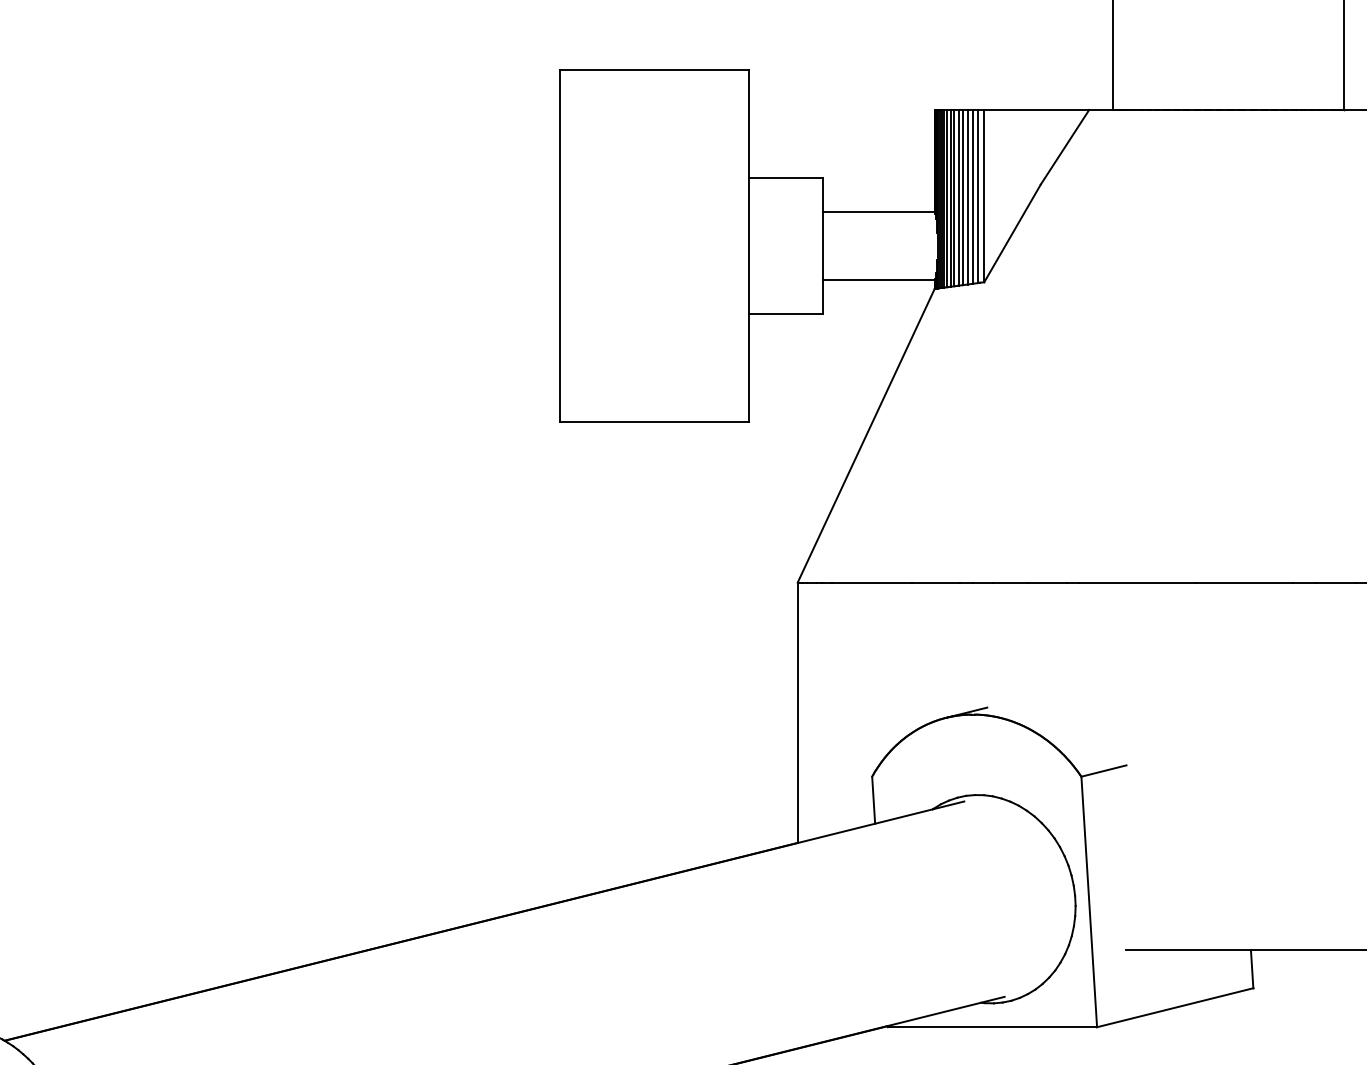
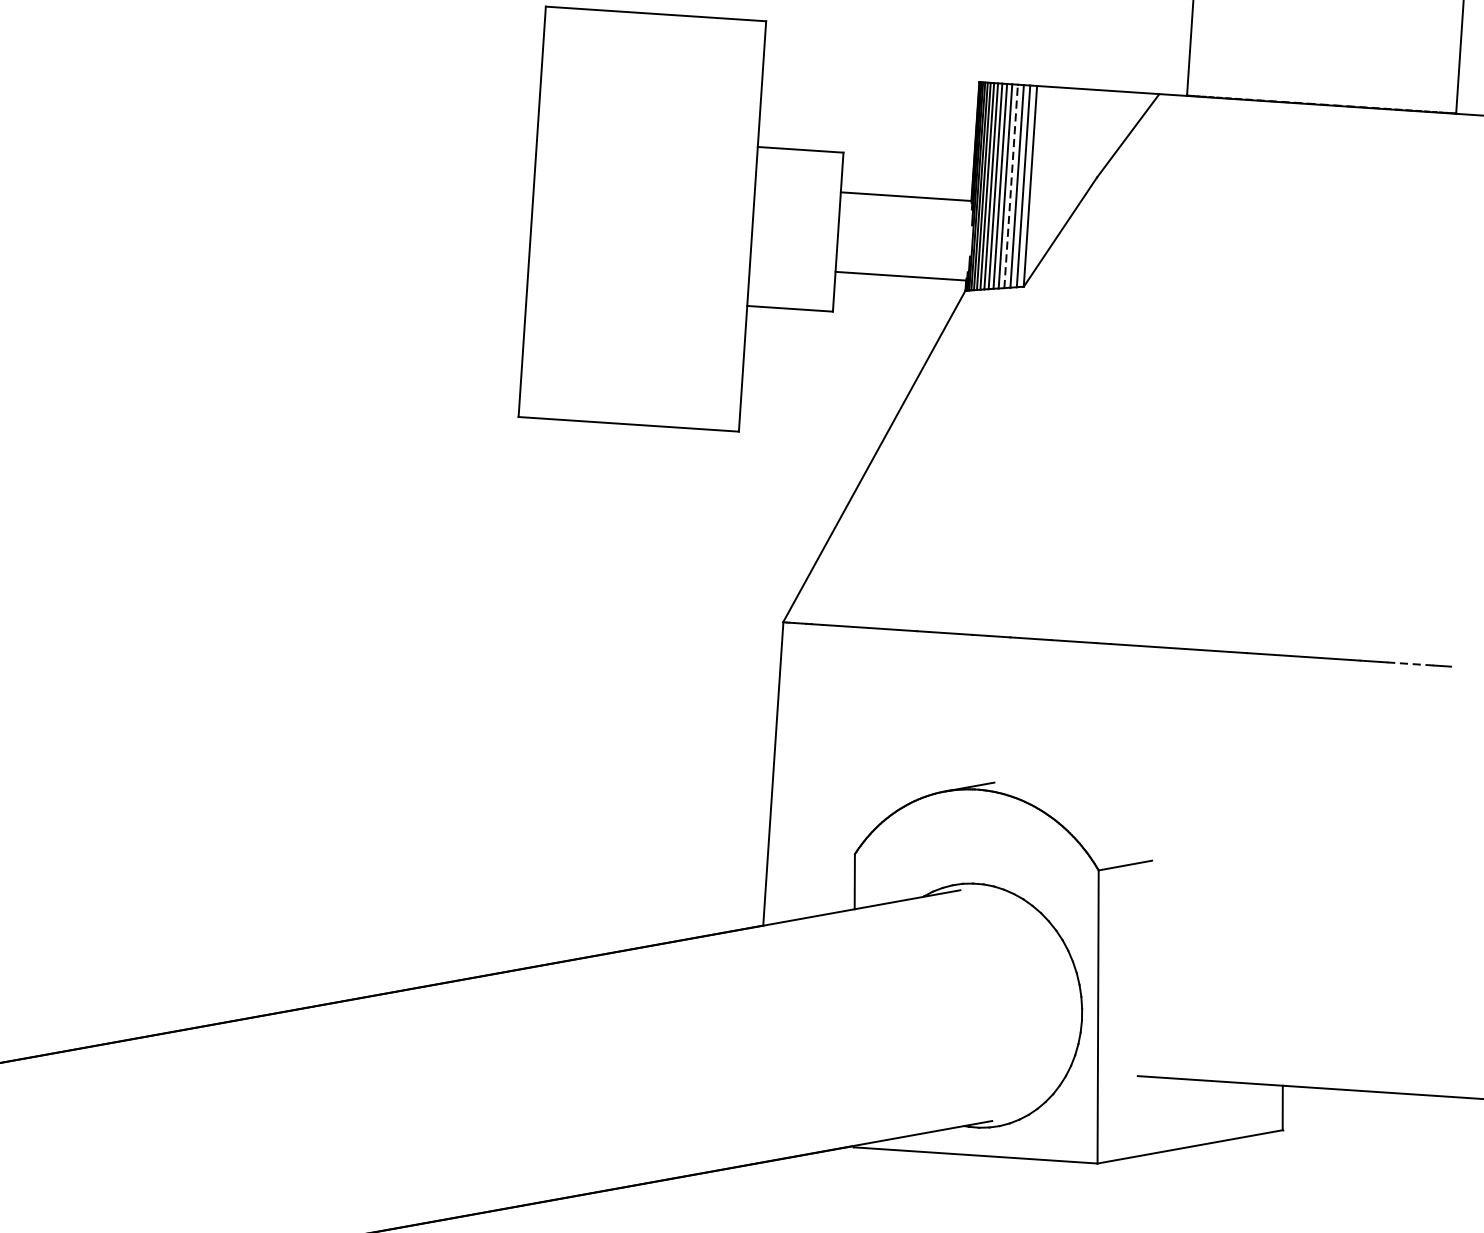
line: (967, 196) -> (1010, 185), solid -> dashed
line: (1336, 582) -> (1410, 663), solid -> dashed

